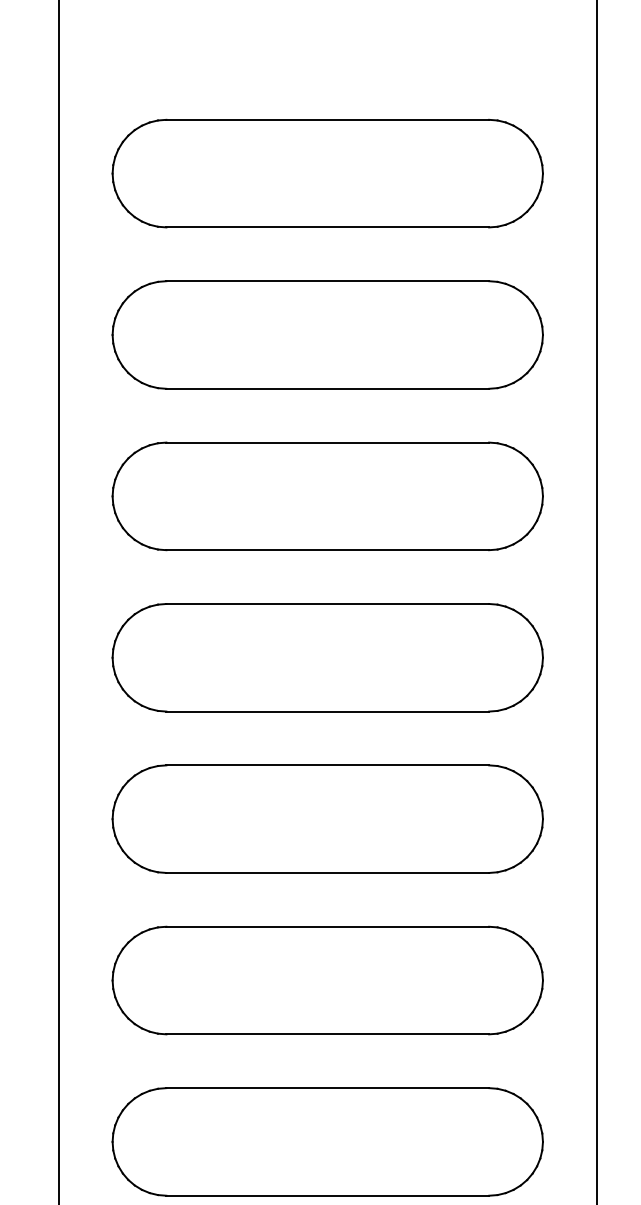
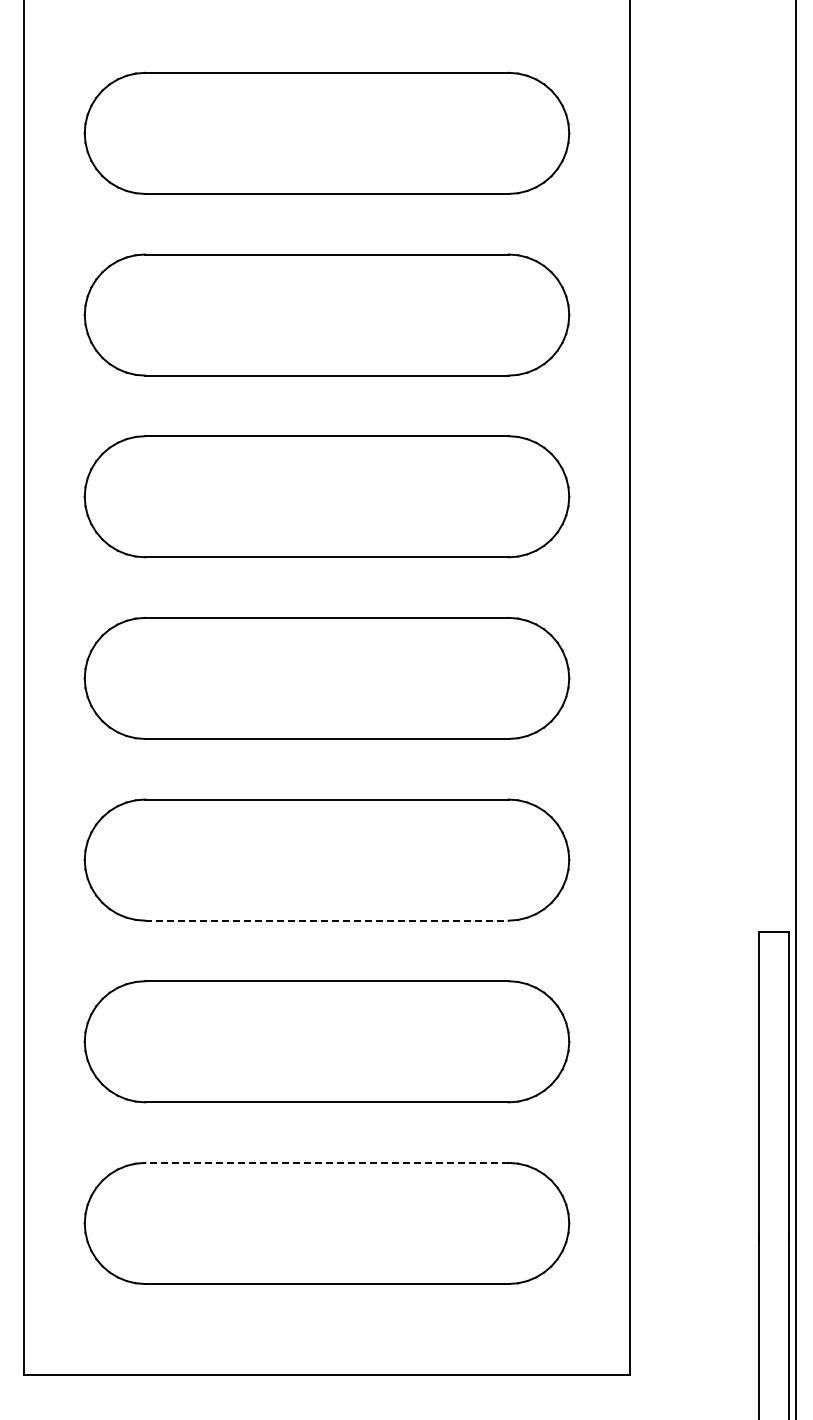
line: (328, 872) -> (327, 920), solid -> dashed
line: (328, 1087) -> (327, 1162), solid -> dashed

